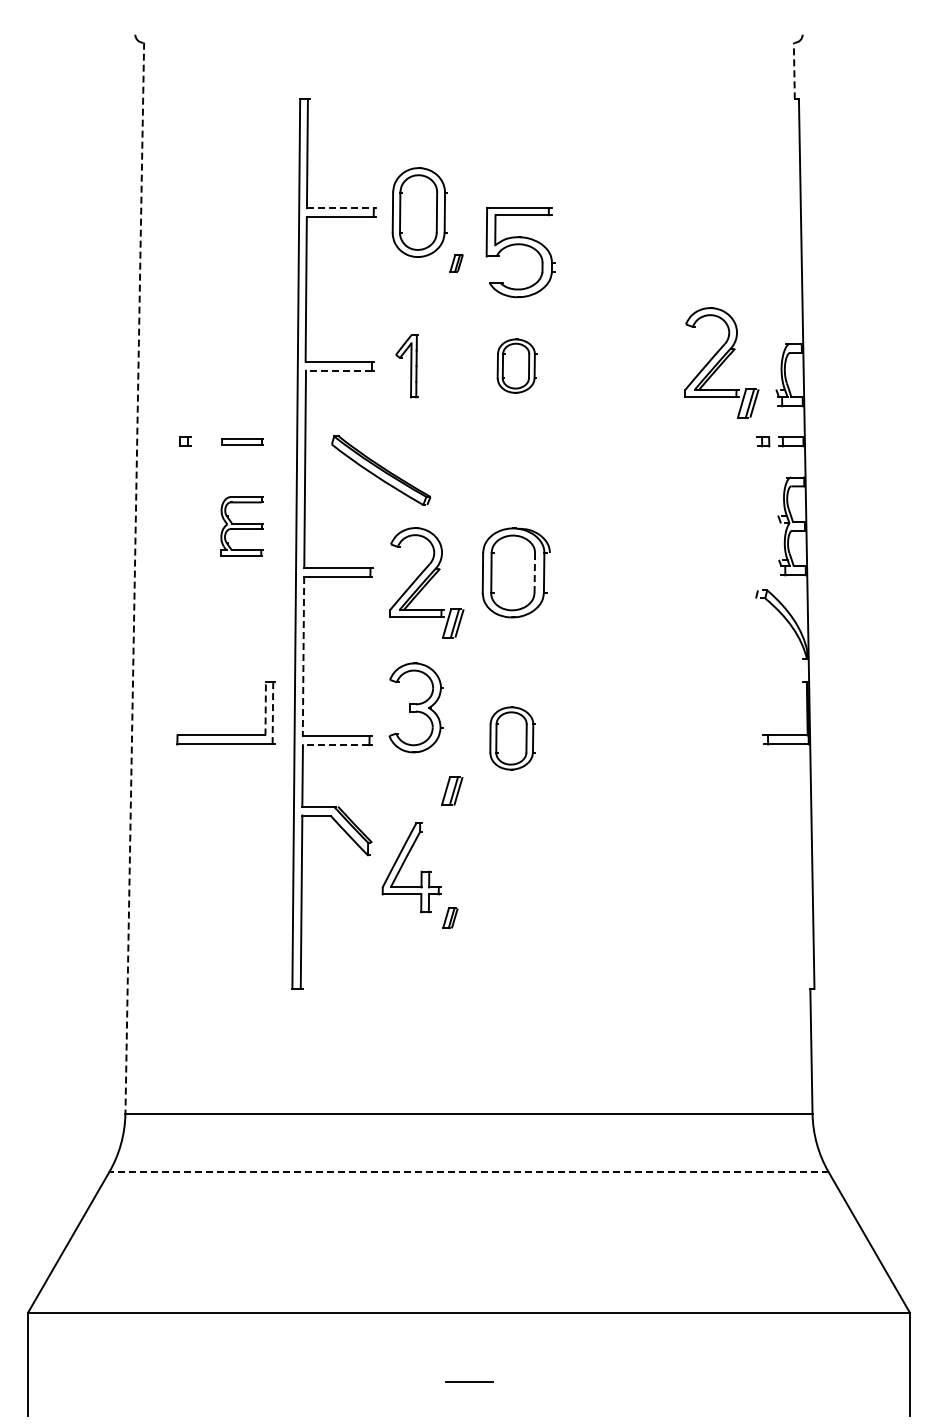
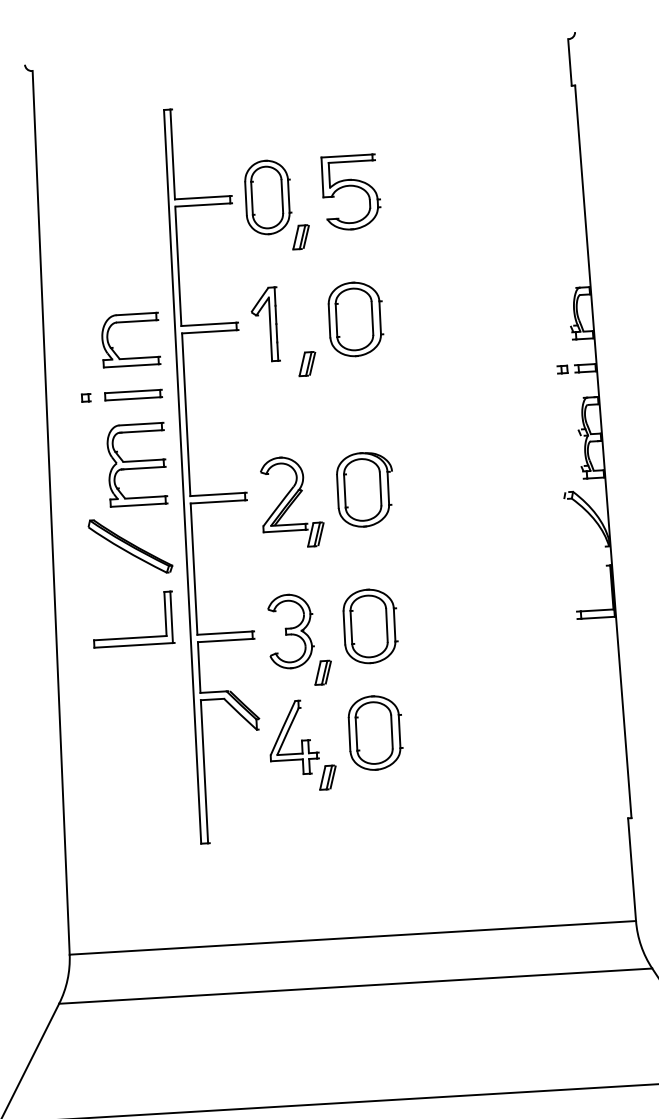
line: (794, 70) -> (570, 61), dashed -> solid
line: (340, 208) -> (202, 197), dashed -> solid
part: (520, 245) -> (350, 186), moved
part: (456, 262) -> (300, 236), size x1.67
part: (243, 353) -> (129, 322), added
part: (721, 362) -> (524, 306), removed
part: (406, 365) -> (264, 324), size x1.43
part: (516, 365) -> (355, 318), size x1.67
line: (338, 370) -> (208, 331), dashed -> solid
part: (455, 416) -> (307, 363), added
part: (242, 441) -> (133, 394), size x1.67
part: (381, 470) -> (130, 546), moved
part: (241, 526) -> (136, 464), size x1.67
line: (534, 572) -> (380, 488), dashed -> solid
line: (134, 578) -> (50, 513), dashed -> solid
line: (303, 656) -> (194, 569), dashed -> solid
part: (415, 707) -> (290, 631), moved
line: (265, 708) -> (165, 613), dashed -> solid
line: (272, 713) -> (171, 617), dashed -> solid
part: (512, 738) -> (370, 626), size x1.43
line: (335, 745) -> (224, 640), dashed -> solid
part: (510, 867) -> (375, 732), added
part: (450, 918) -> (328, 777), size x1.43
line: (468, 1172) -> (355, 986), dashed -> solid

